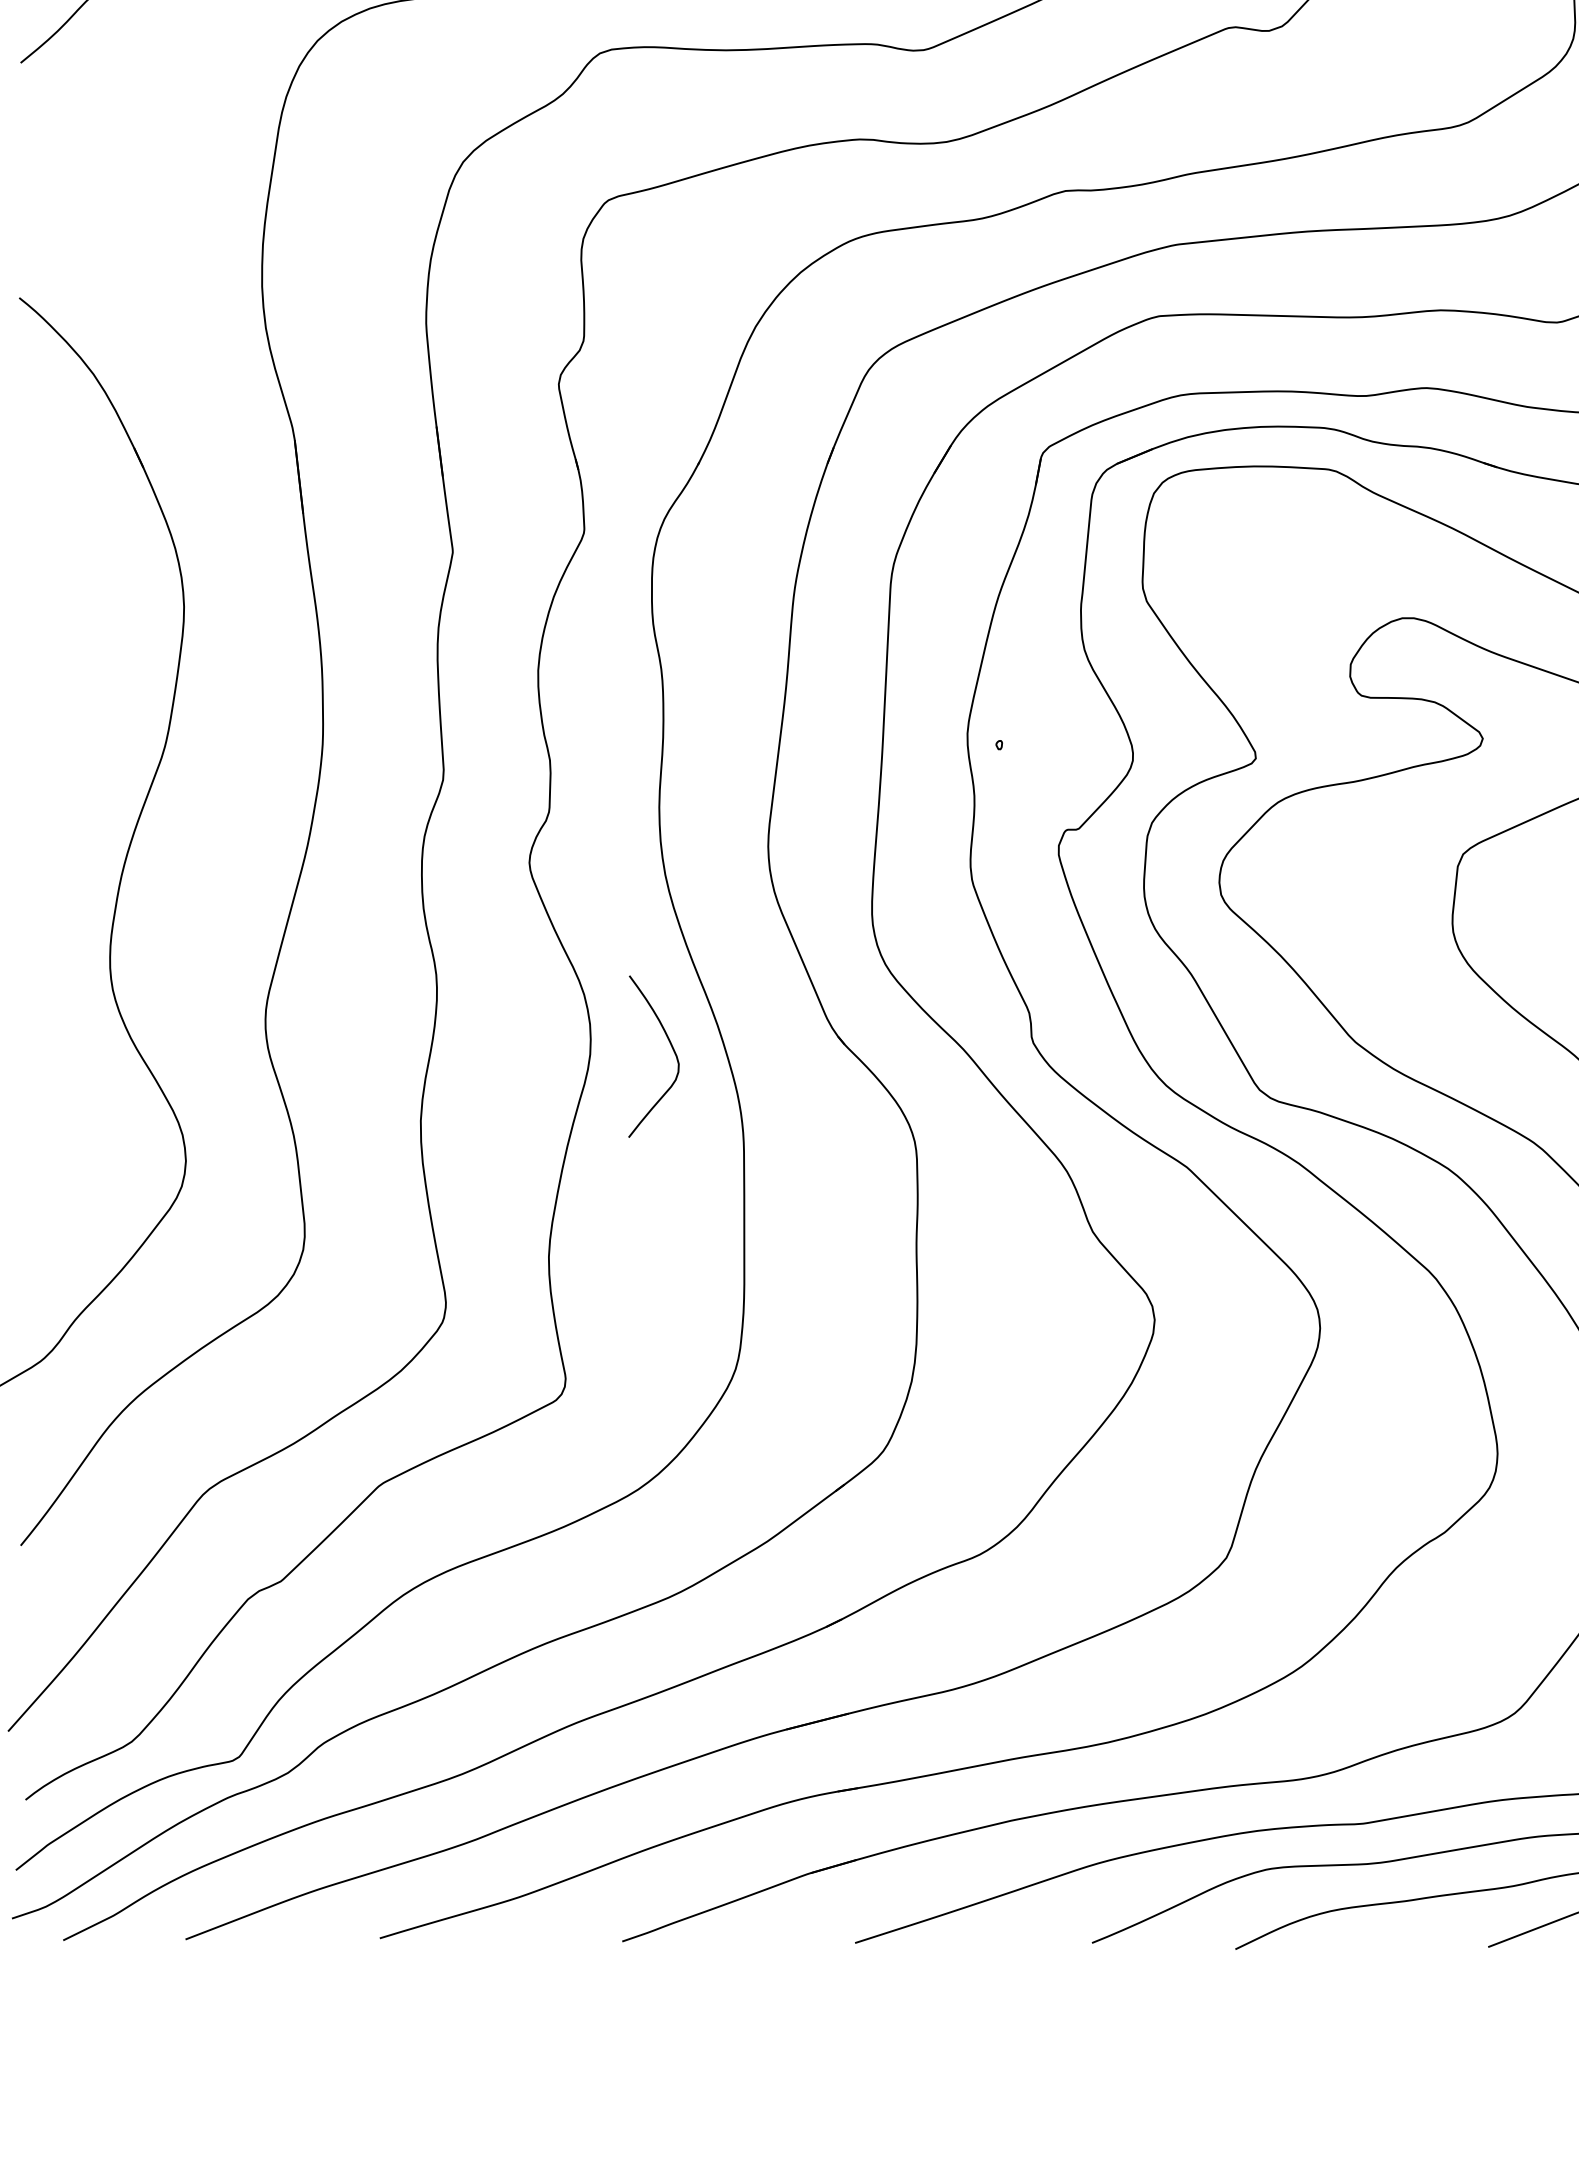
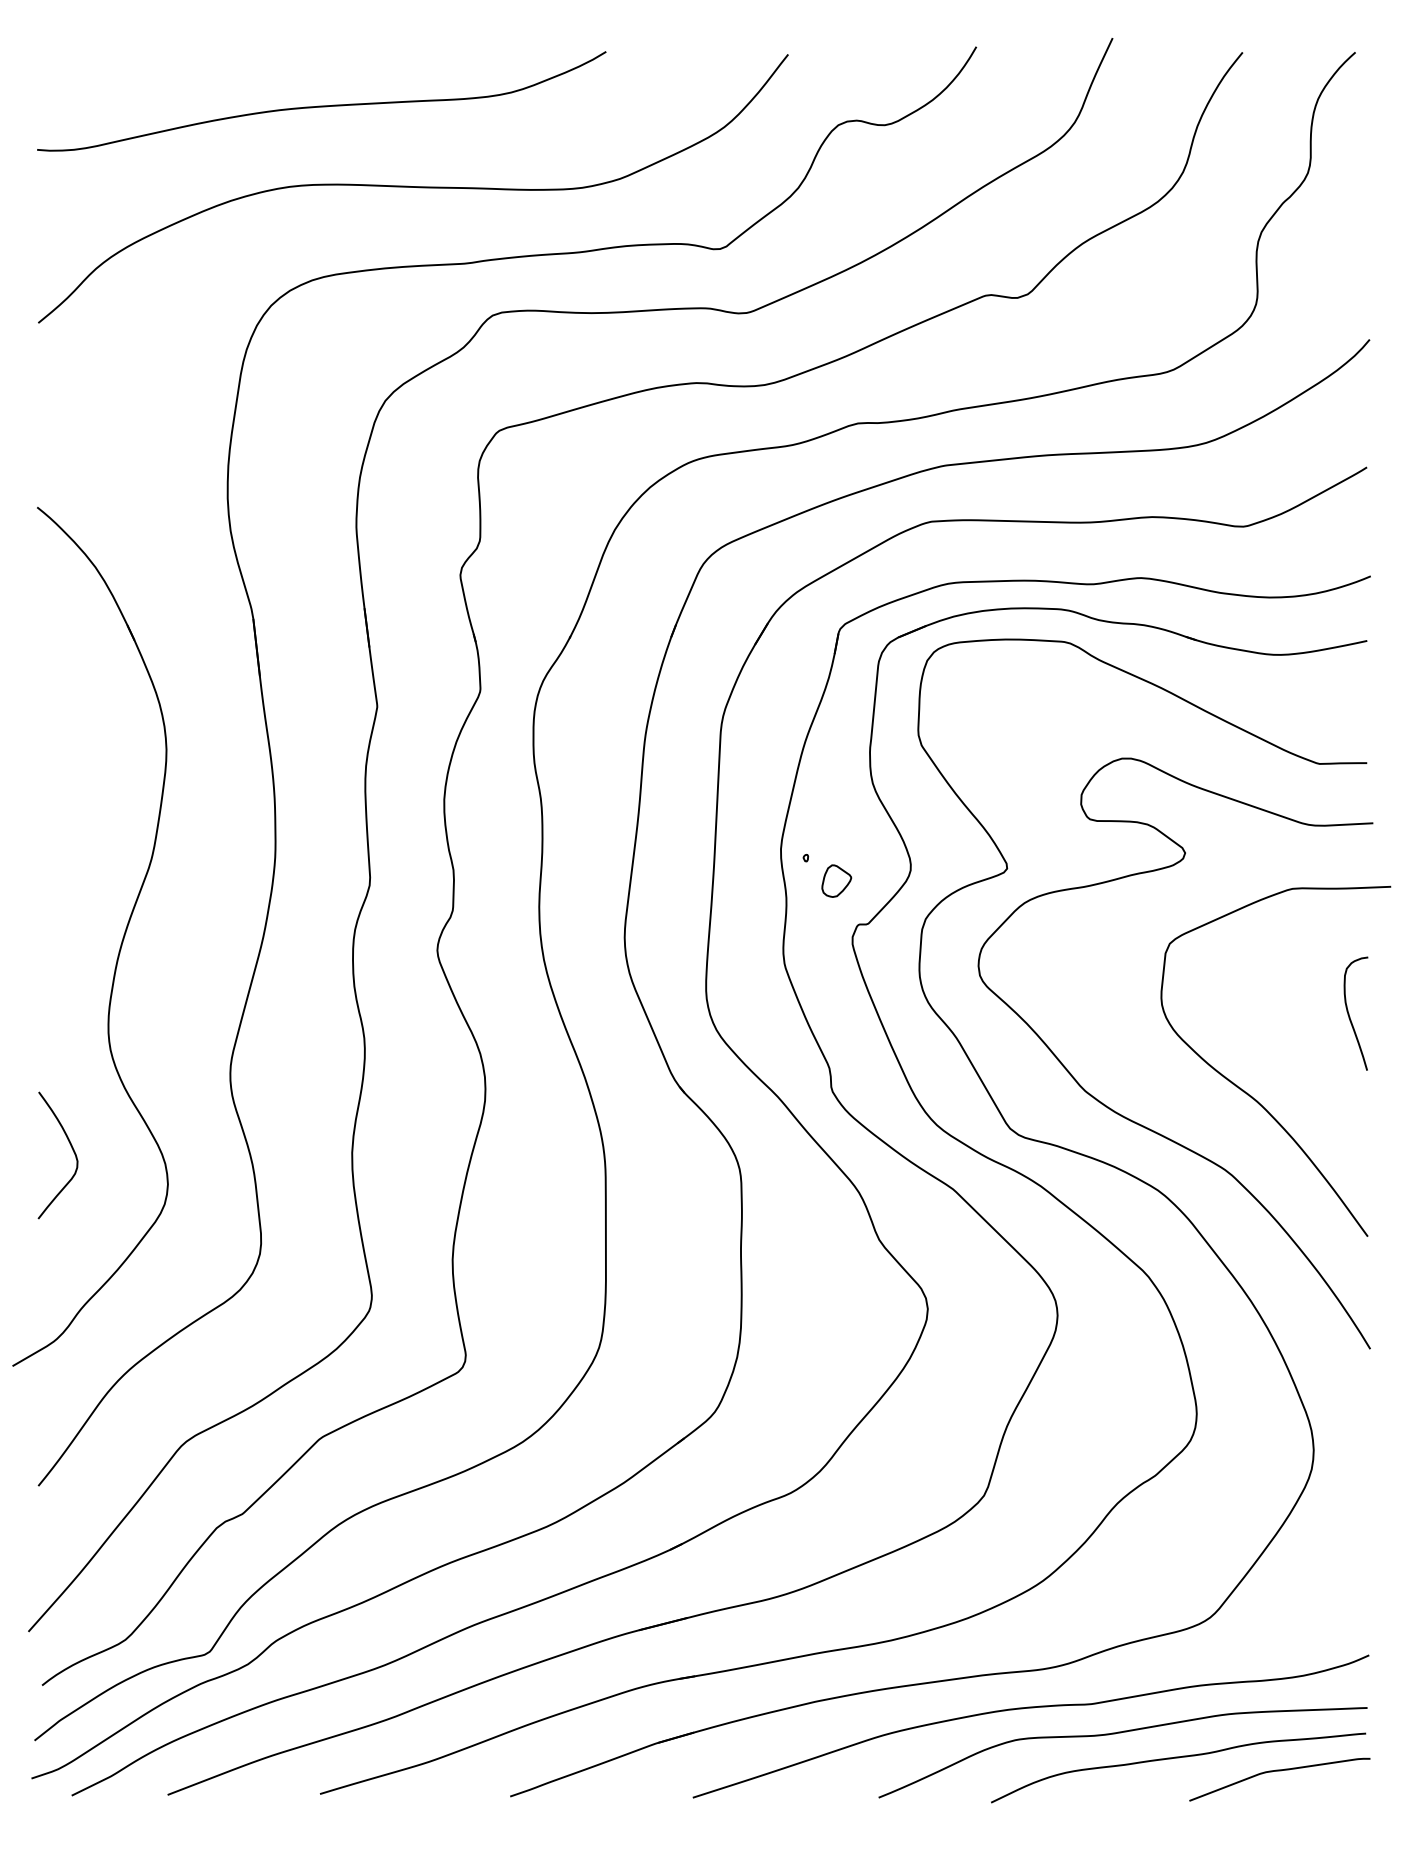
part: (1038, 773) -> (836, 880), added
curve: (671, 1047) -> (71, 1148), moved

